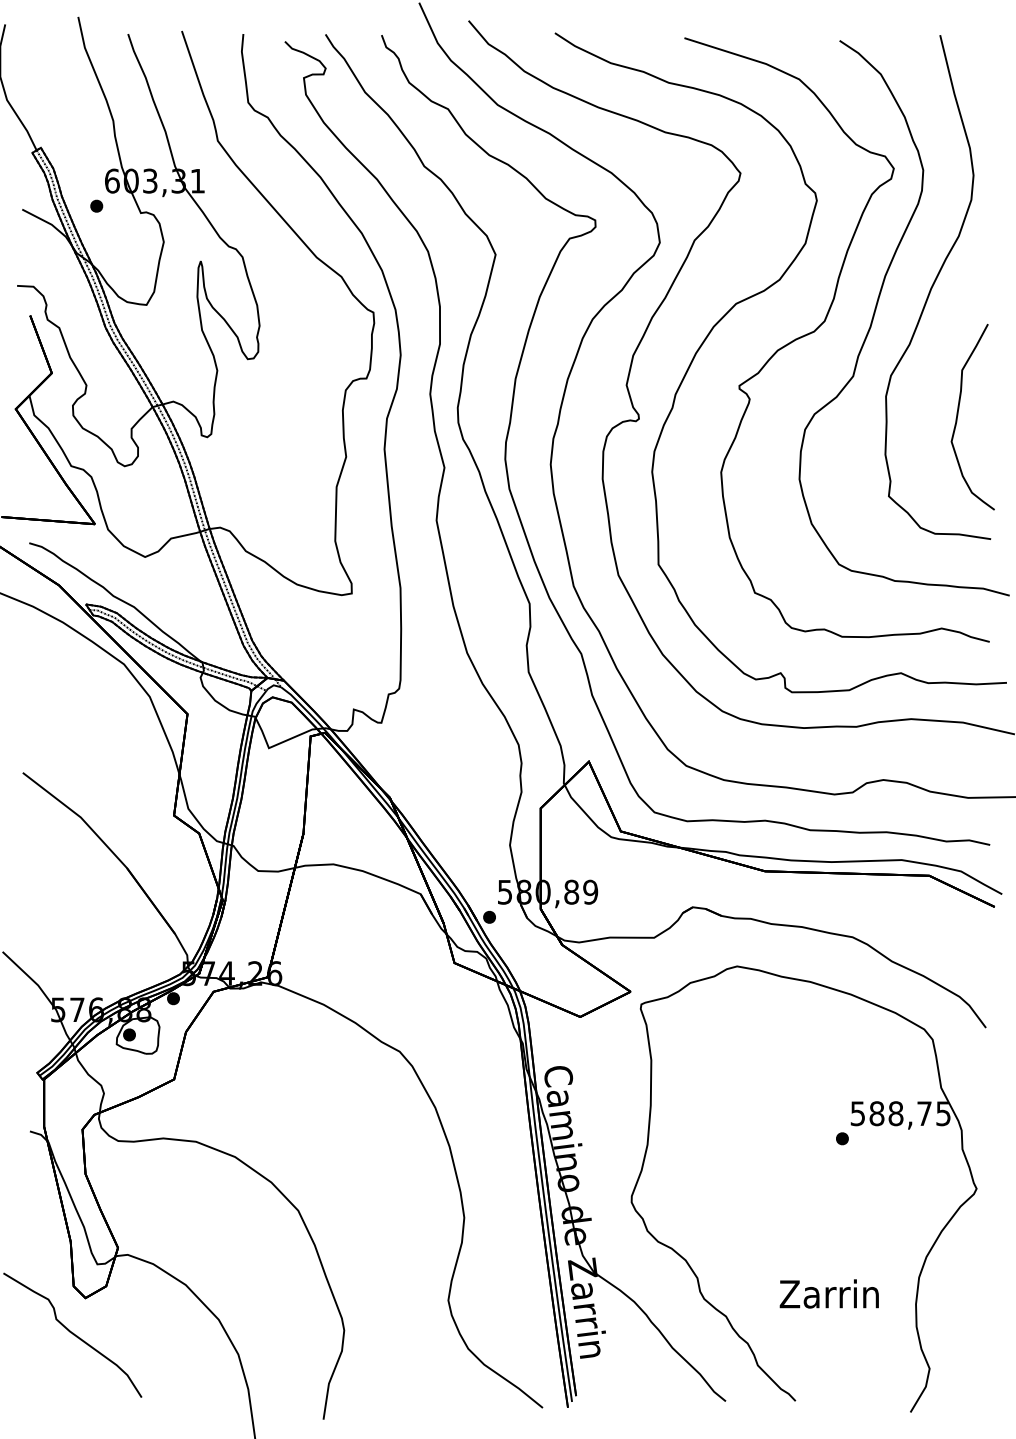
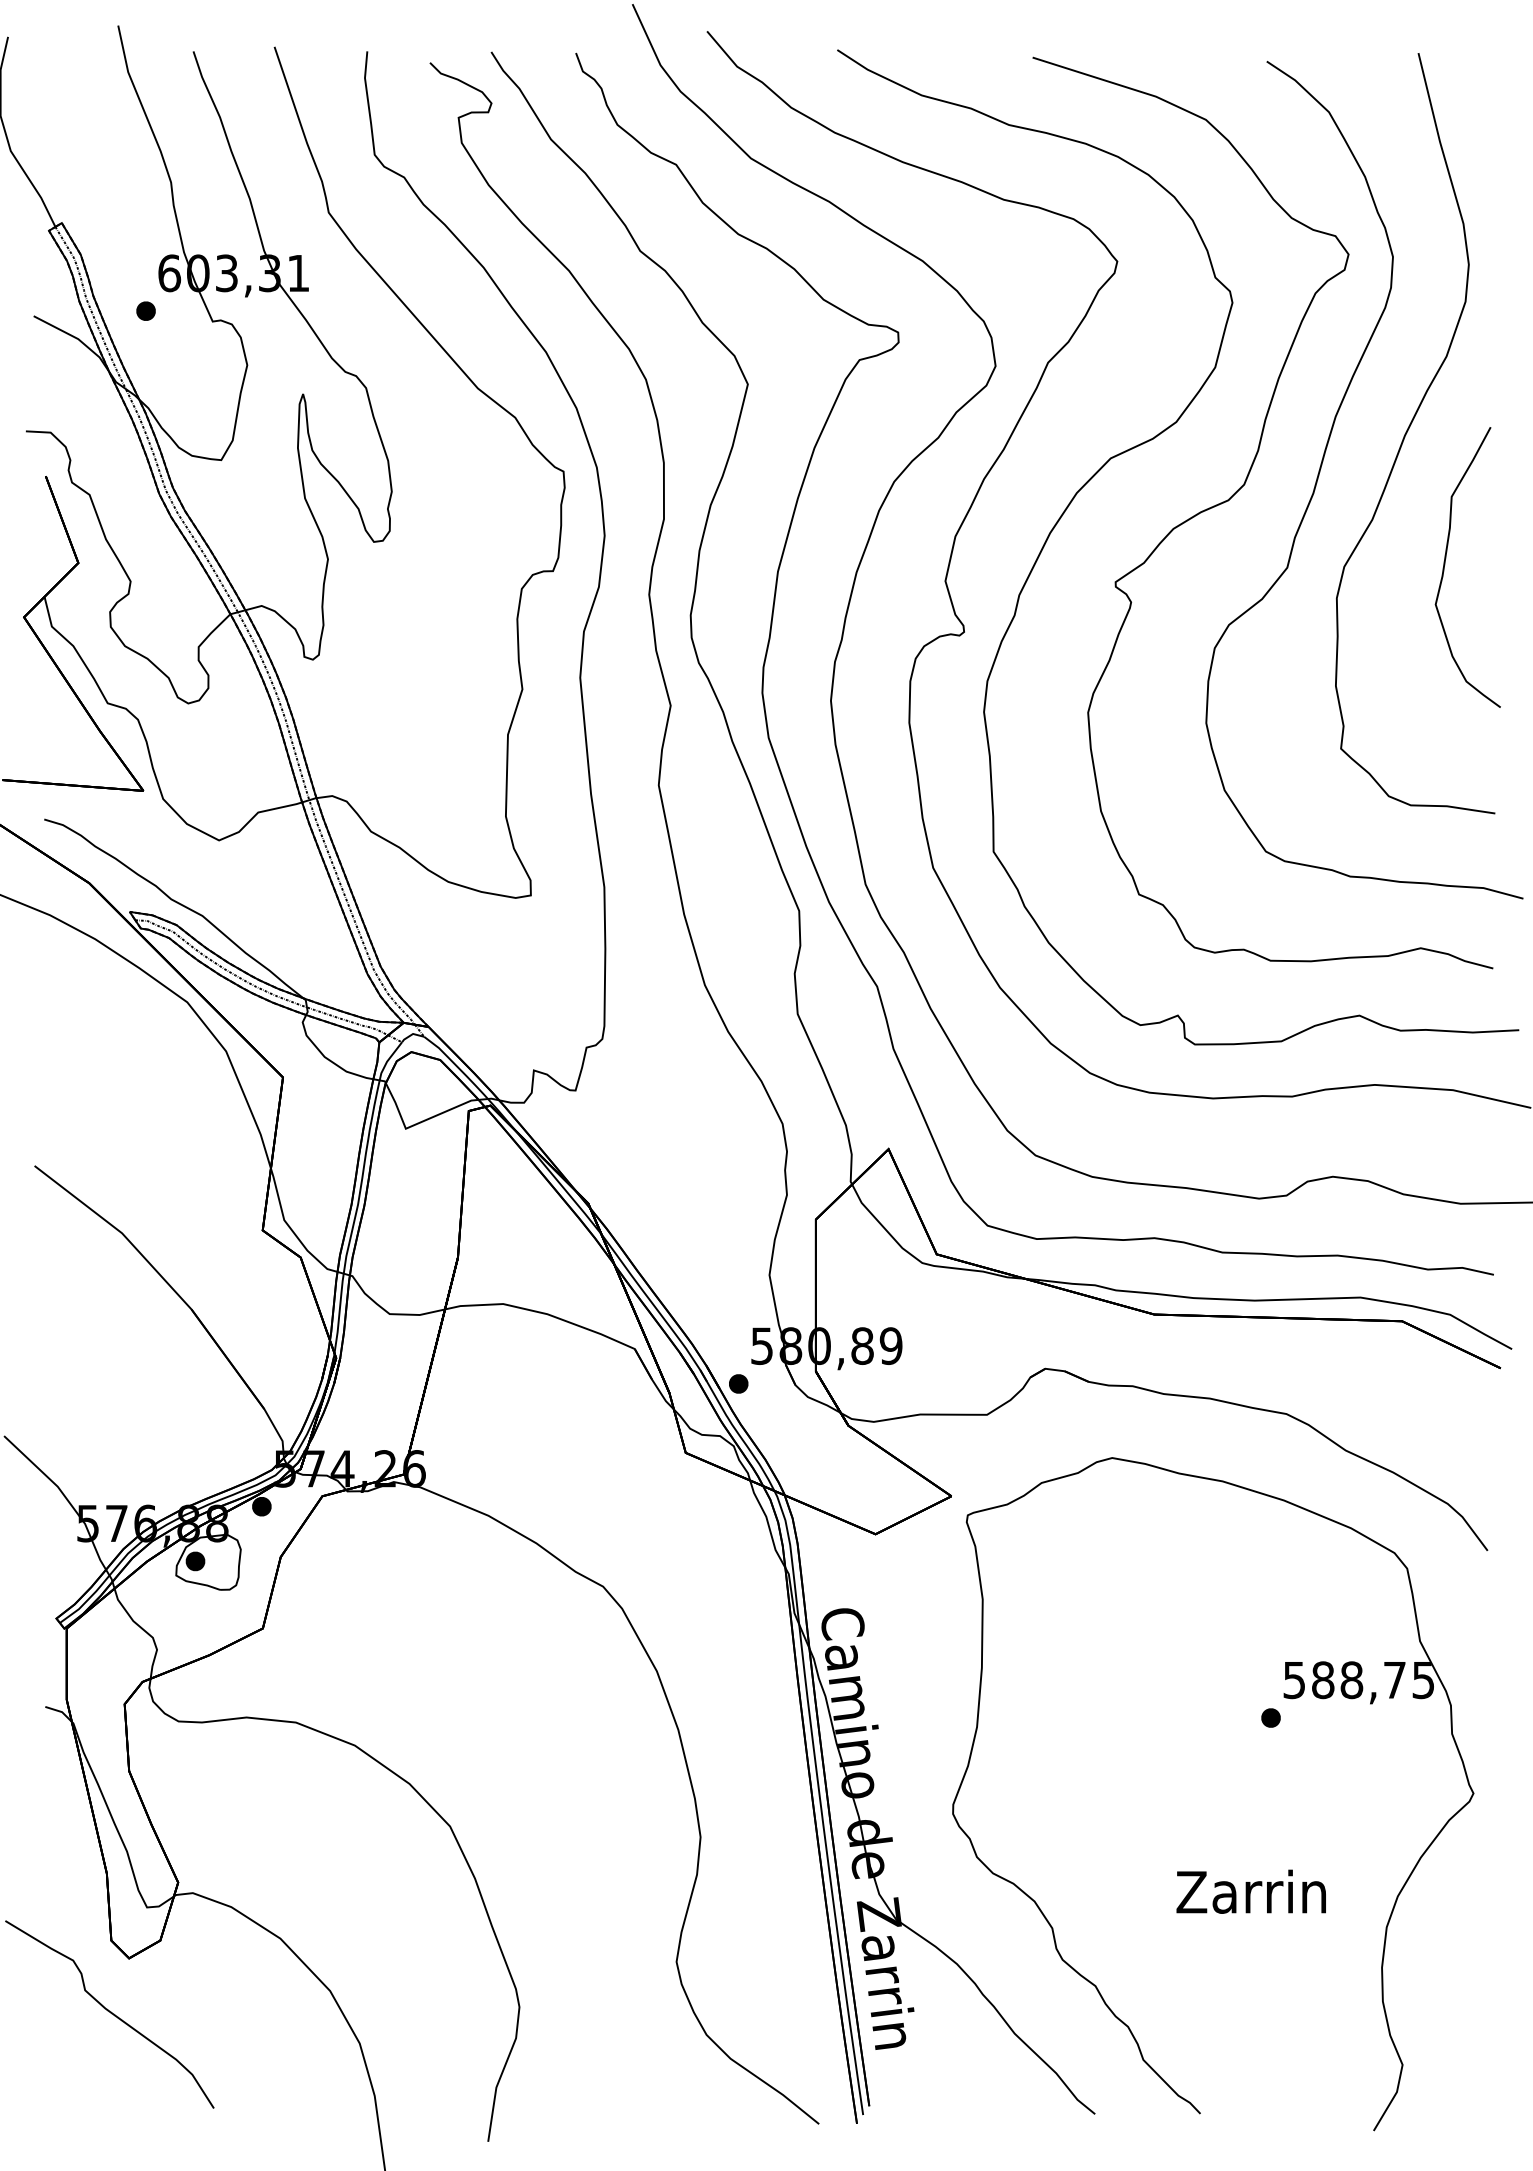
part: (958, 415) -> (1446, 565), moved
text: (828, 1293) -> (1250, 1891), moved

